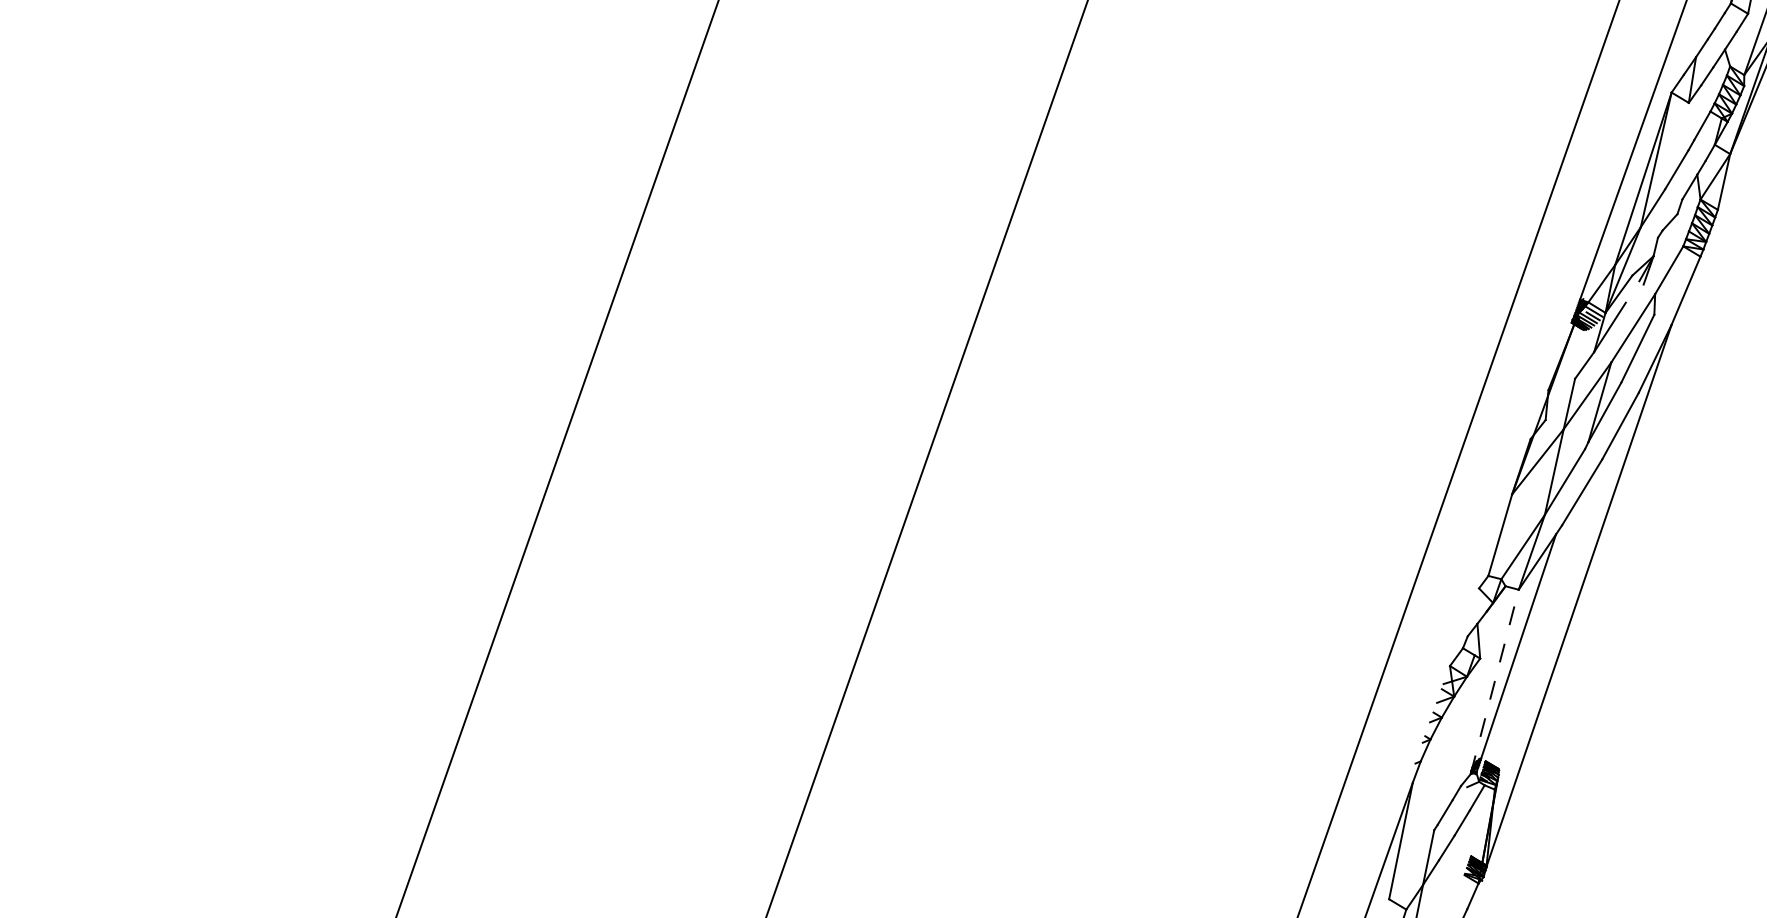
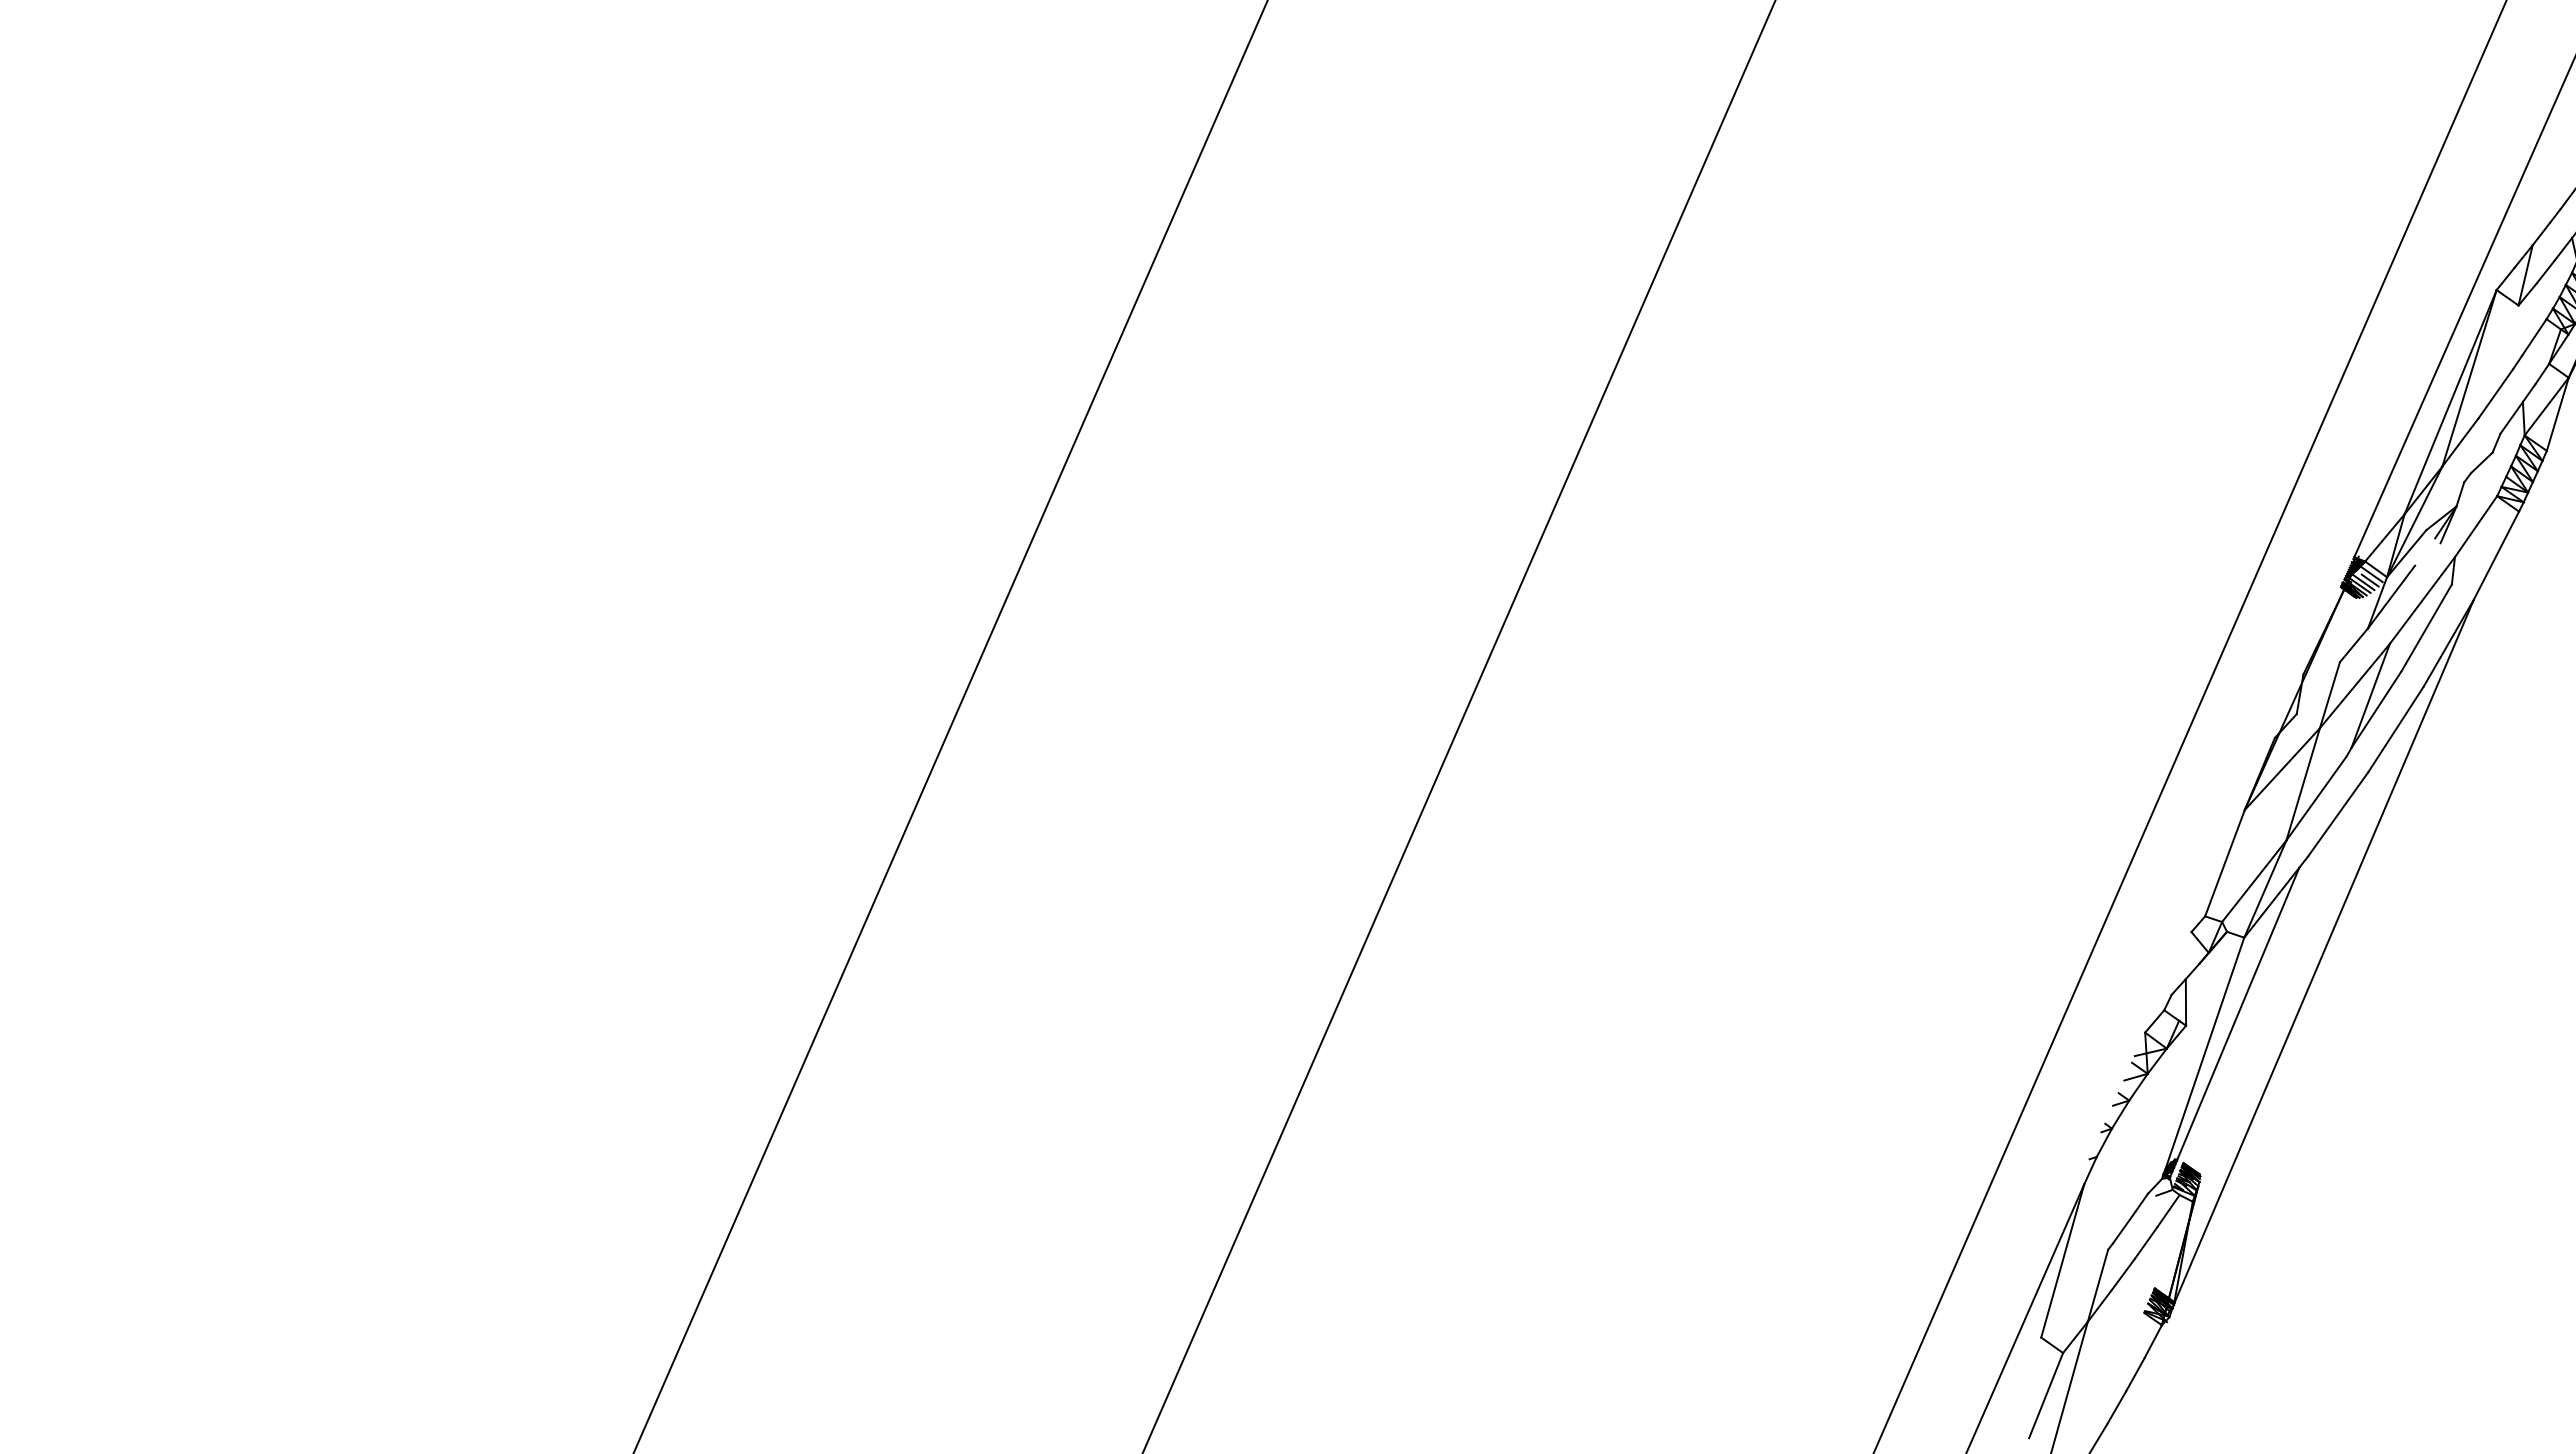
line: (1494, 681) -> (2203, 1057), dashed -> solid

